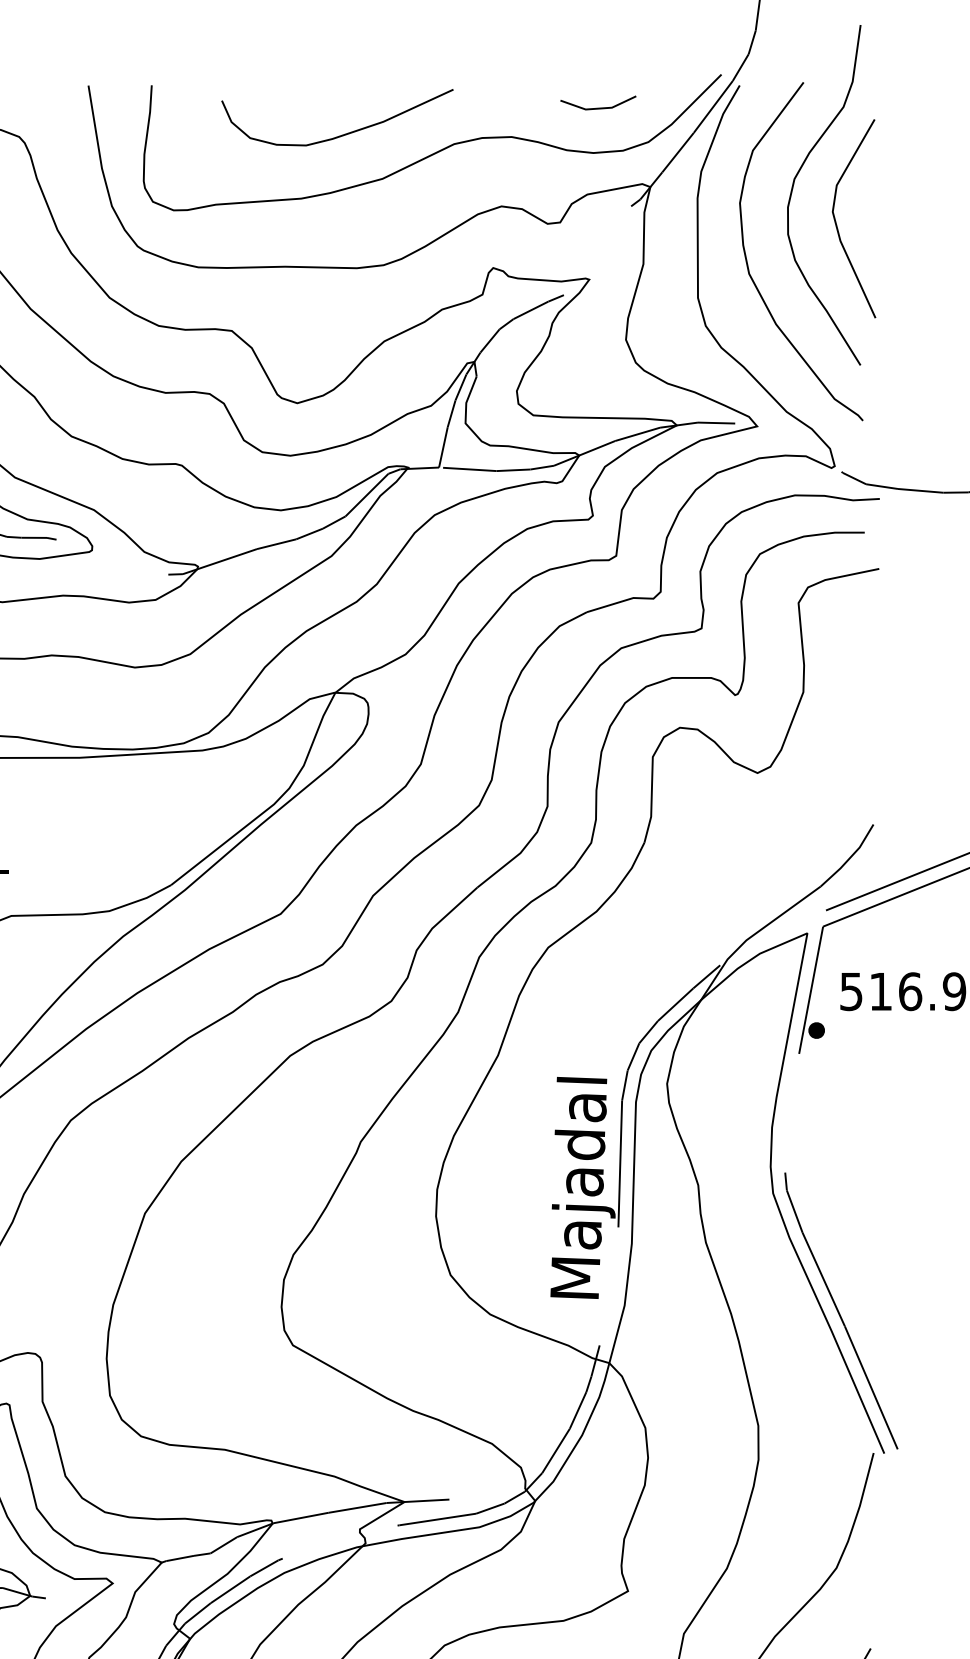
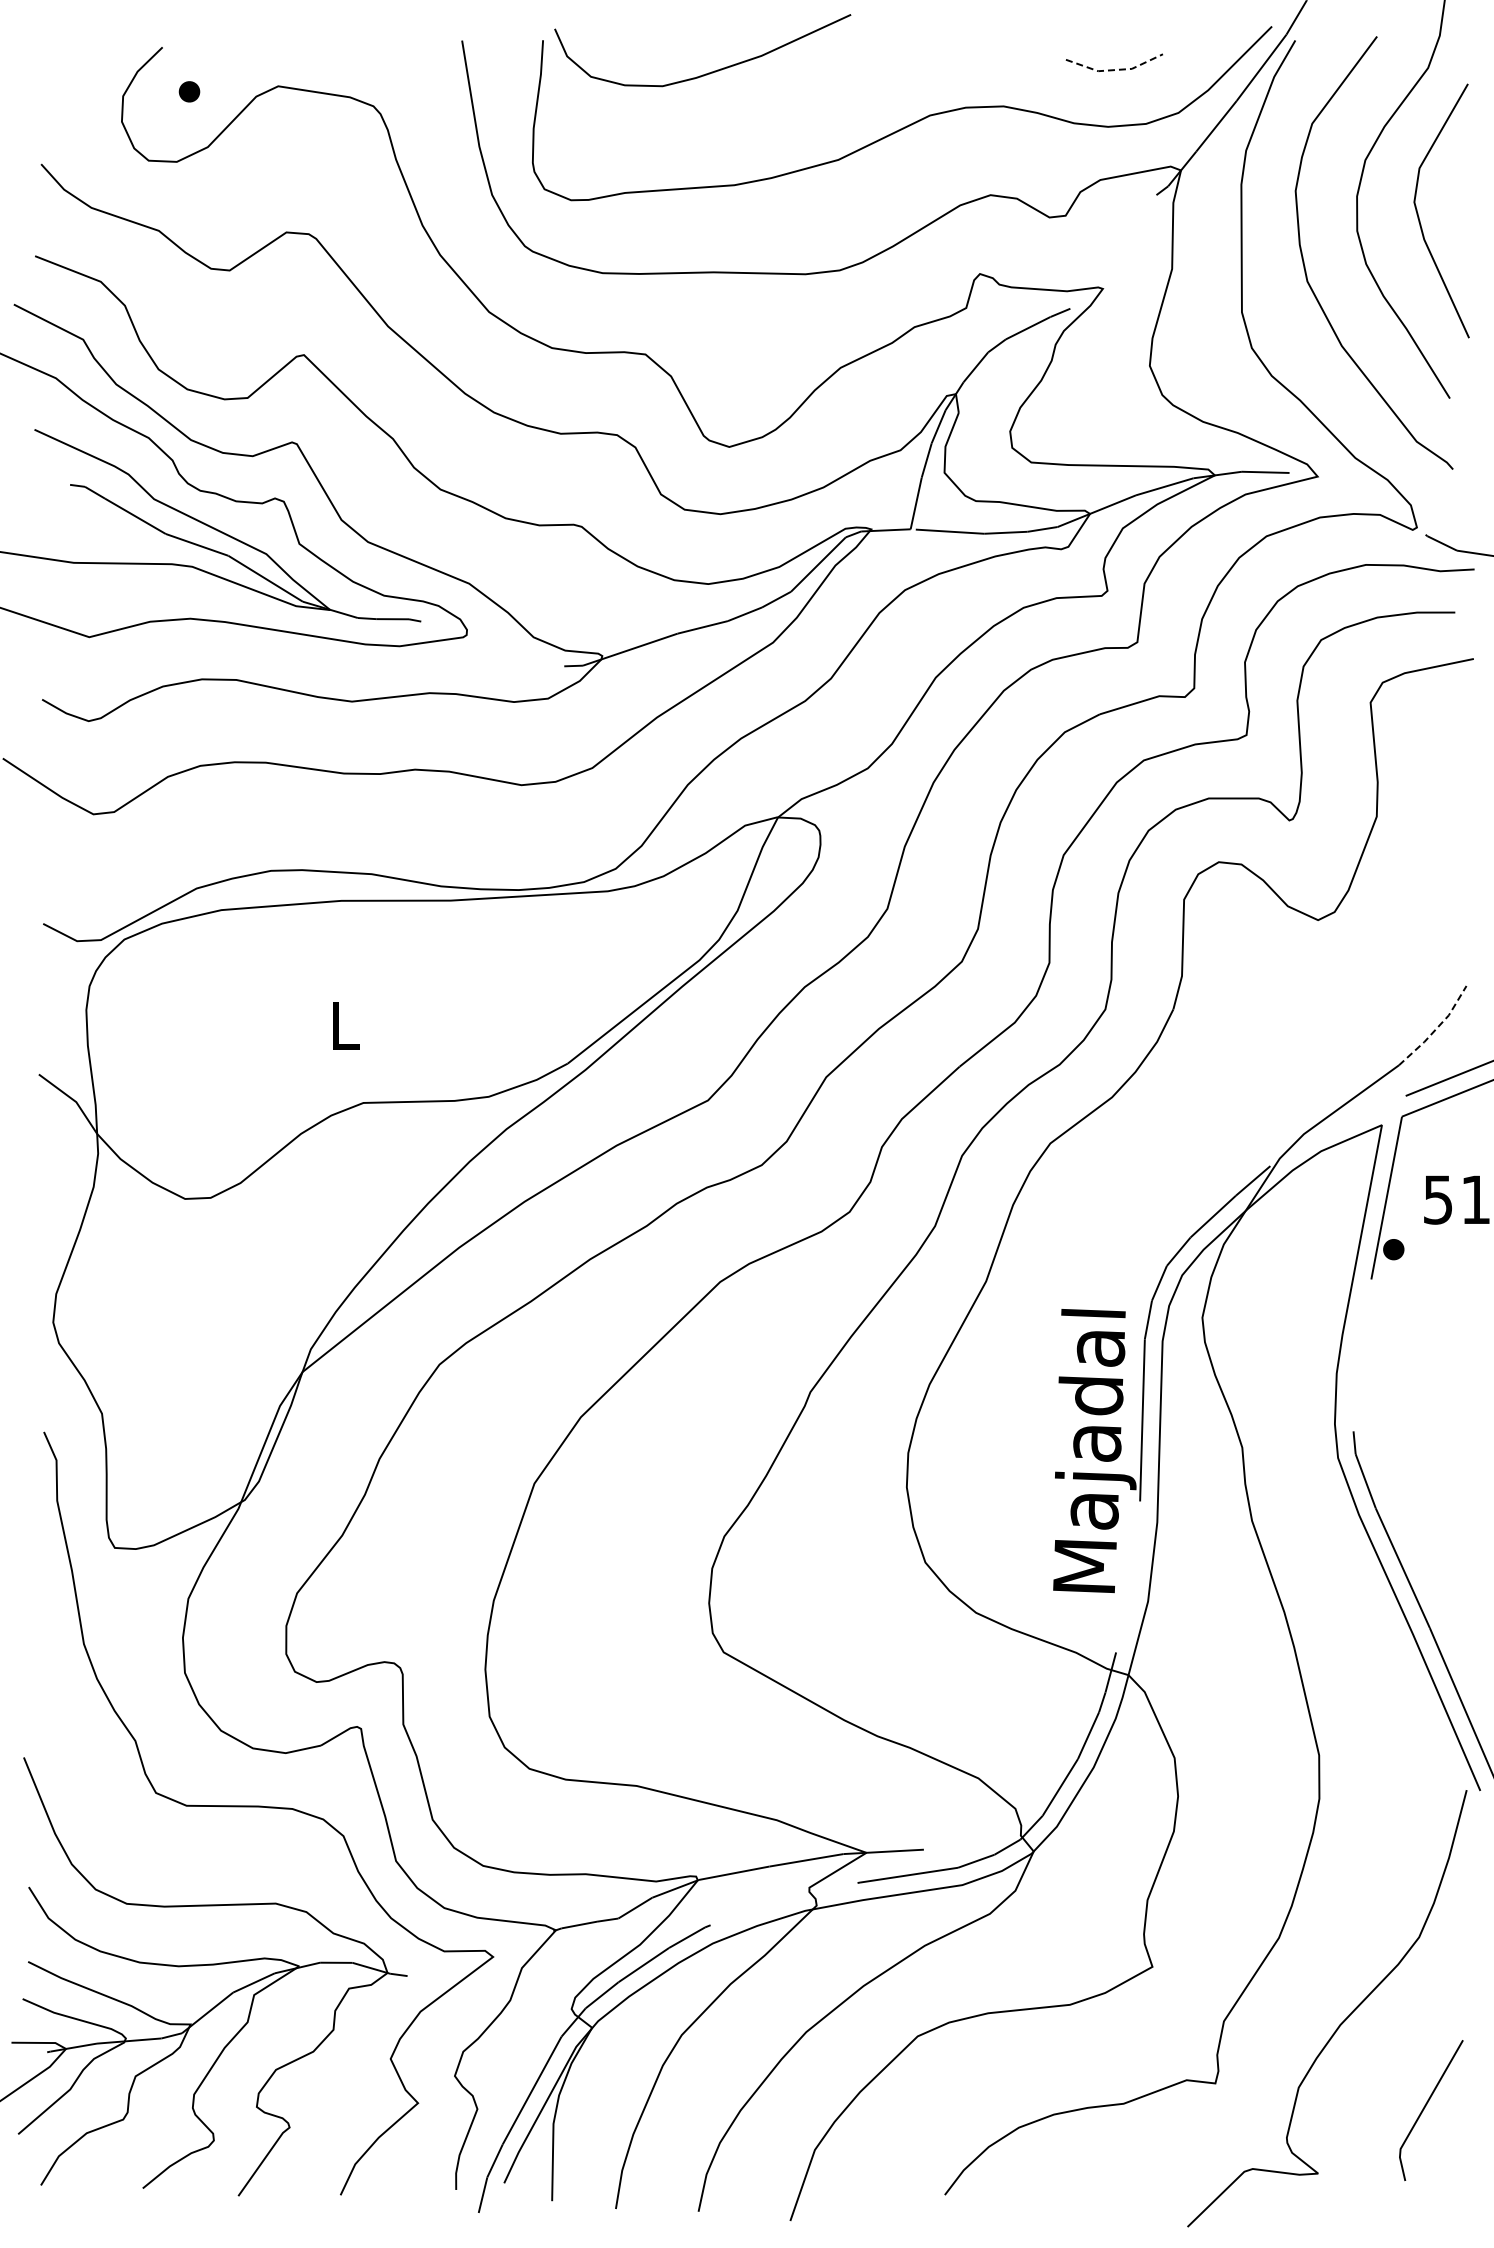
line: (599, 108) -> (1115, 70), solid -> dashed
curve: (342, 134) -> (708, 72), moved
line: (850, 857) -> (1436, 1028), solid -> dashed

